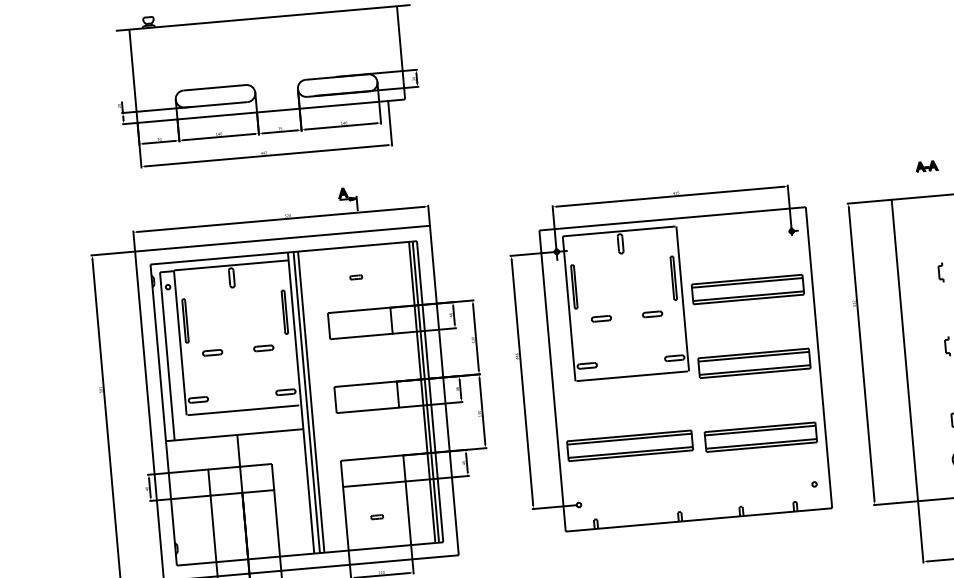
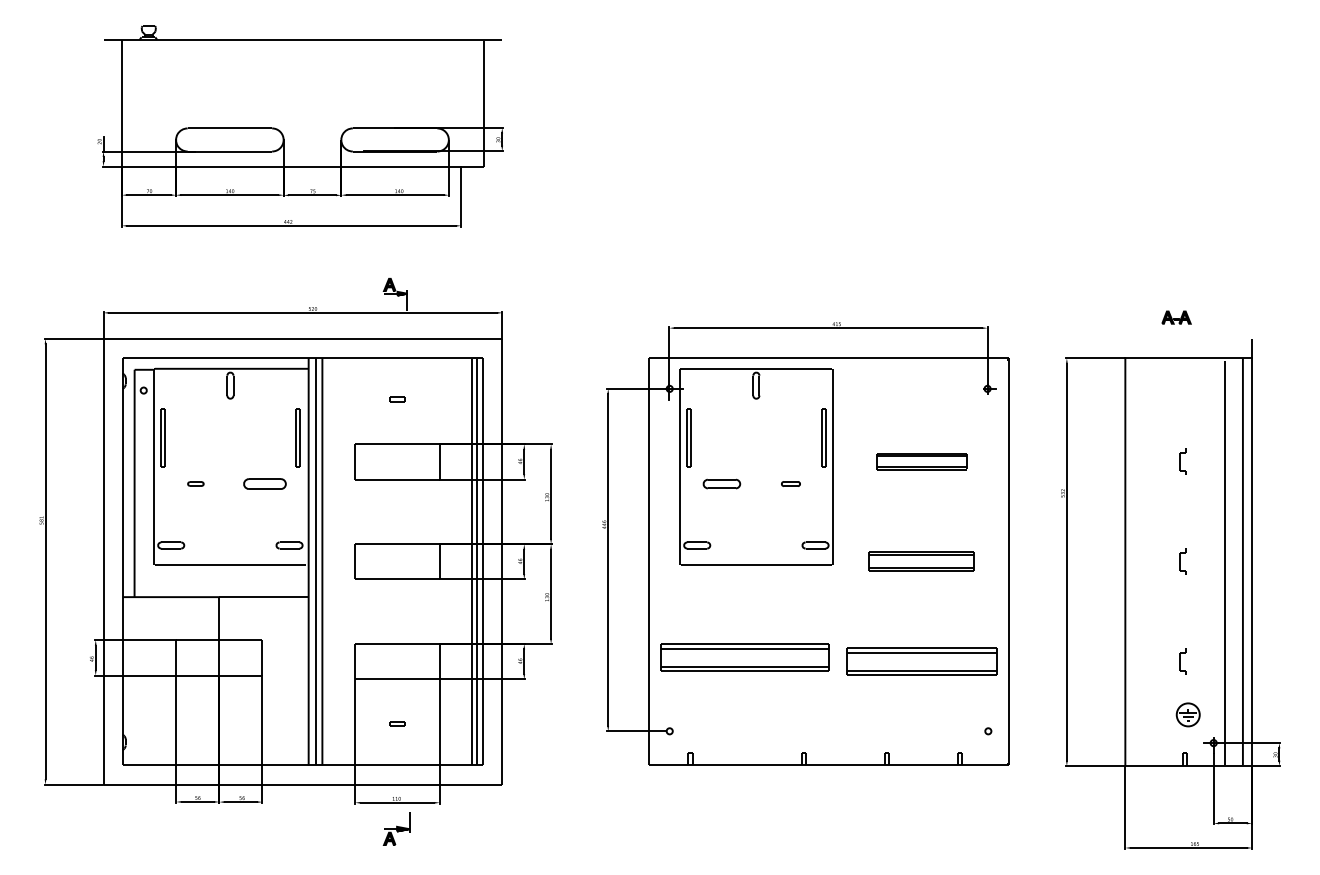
part: (747, 289) -> (921, 461), size x0.6
part: (652, 314) -> (790, 483), size x0.7
part: (601, 318) -> (721, 483), size x1.4
part: (263, 348) -> (264, 483), size x1.6
part: (212, 352) -> (195, 483), size x0.6
part: (754, 363) -> (921, 561), size x0.7

